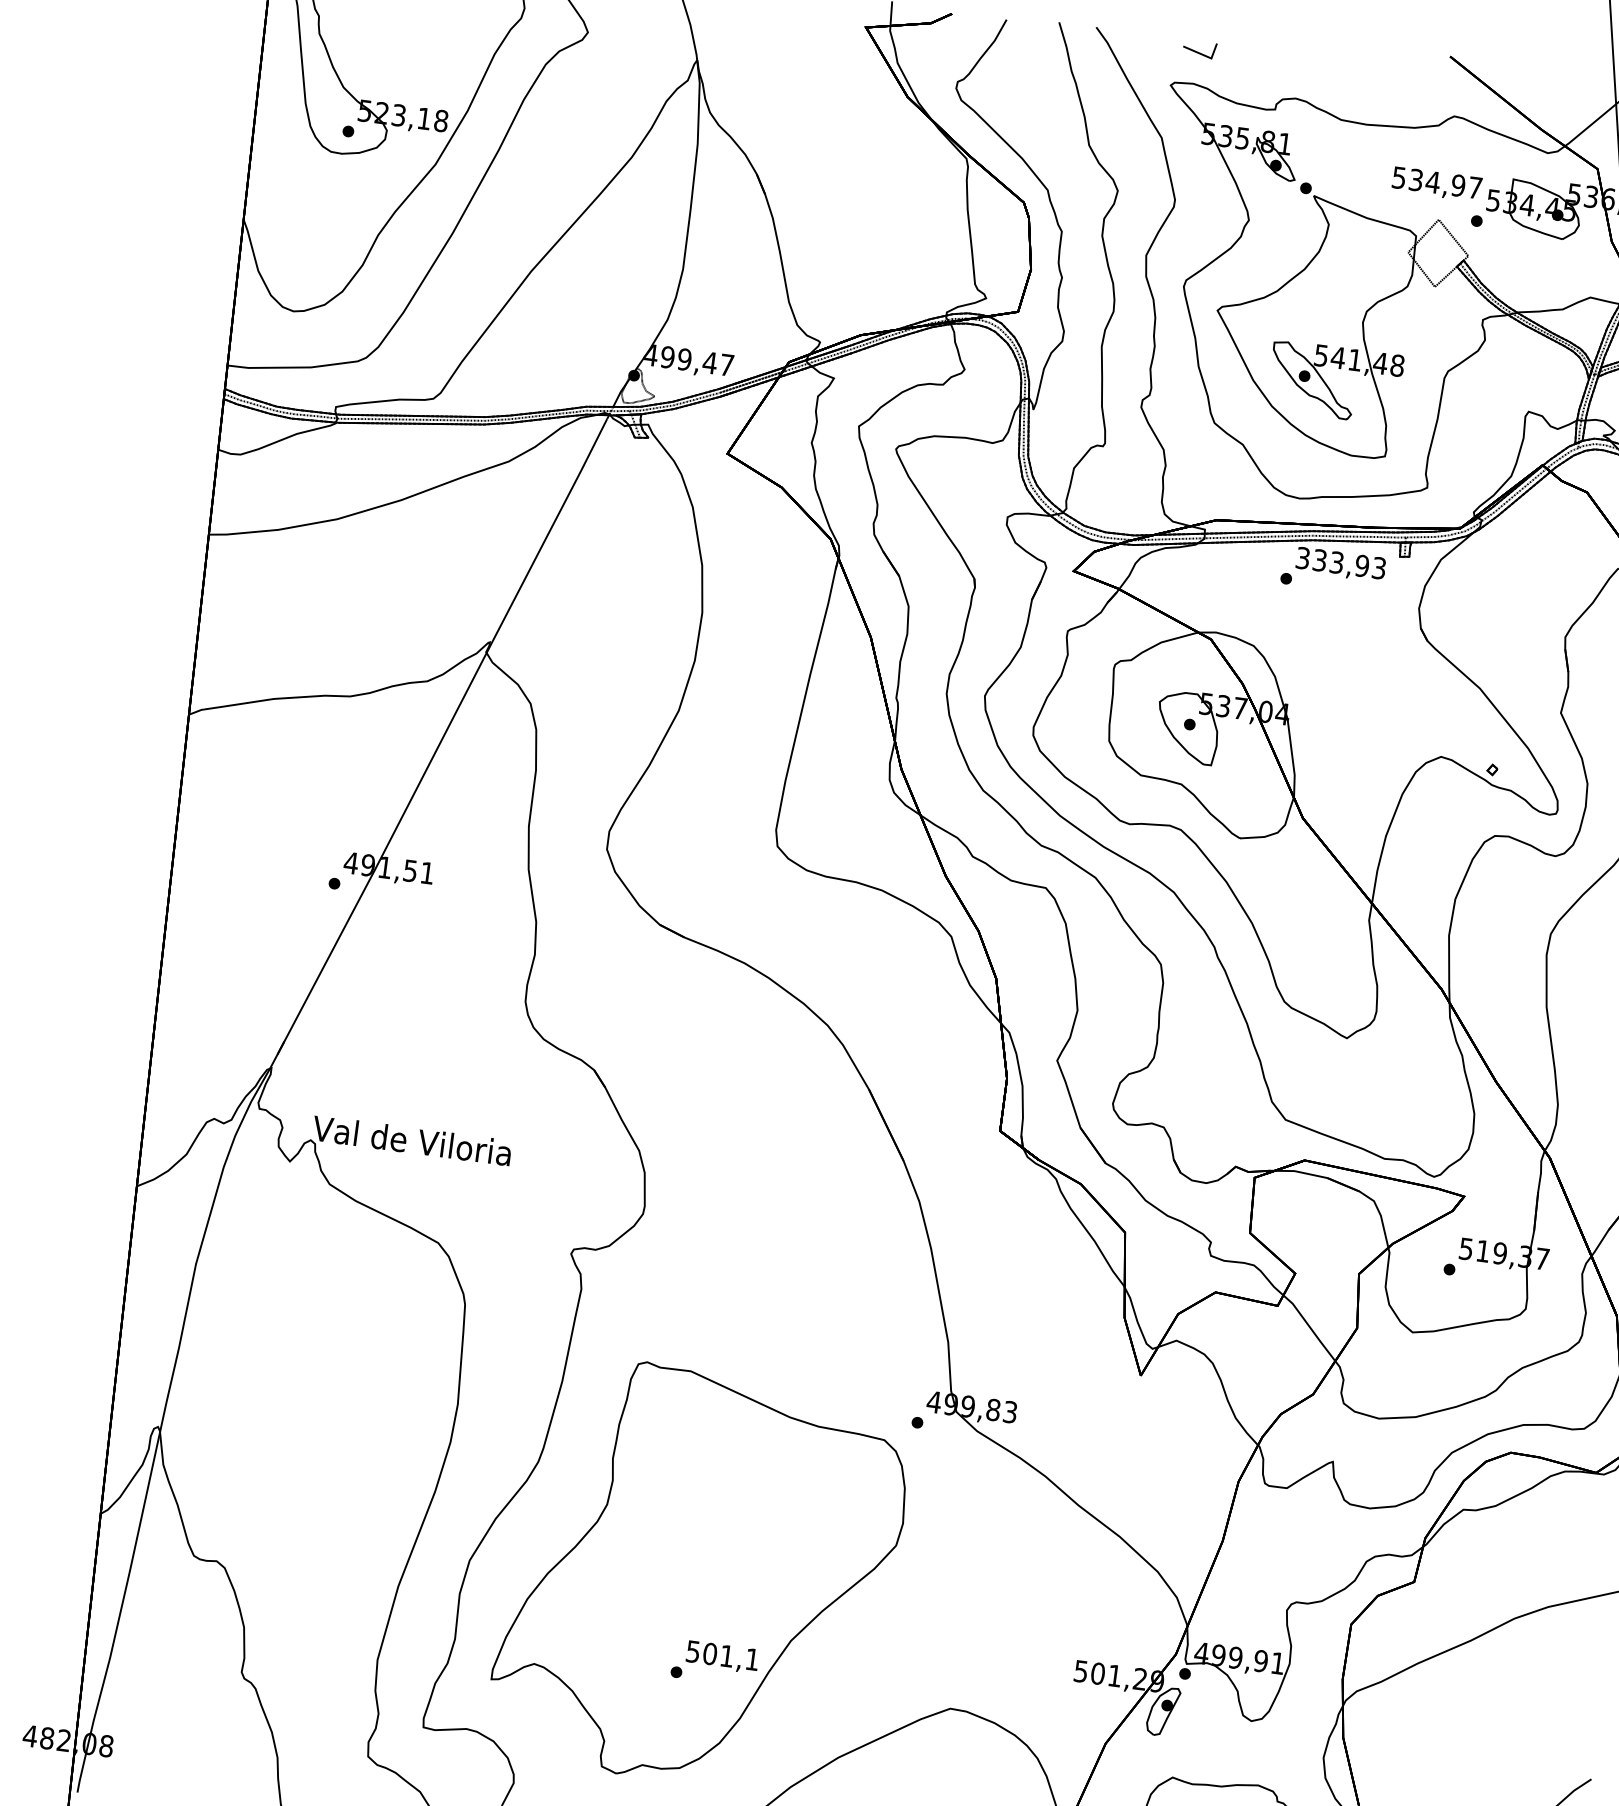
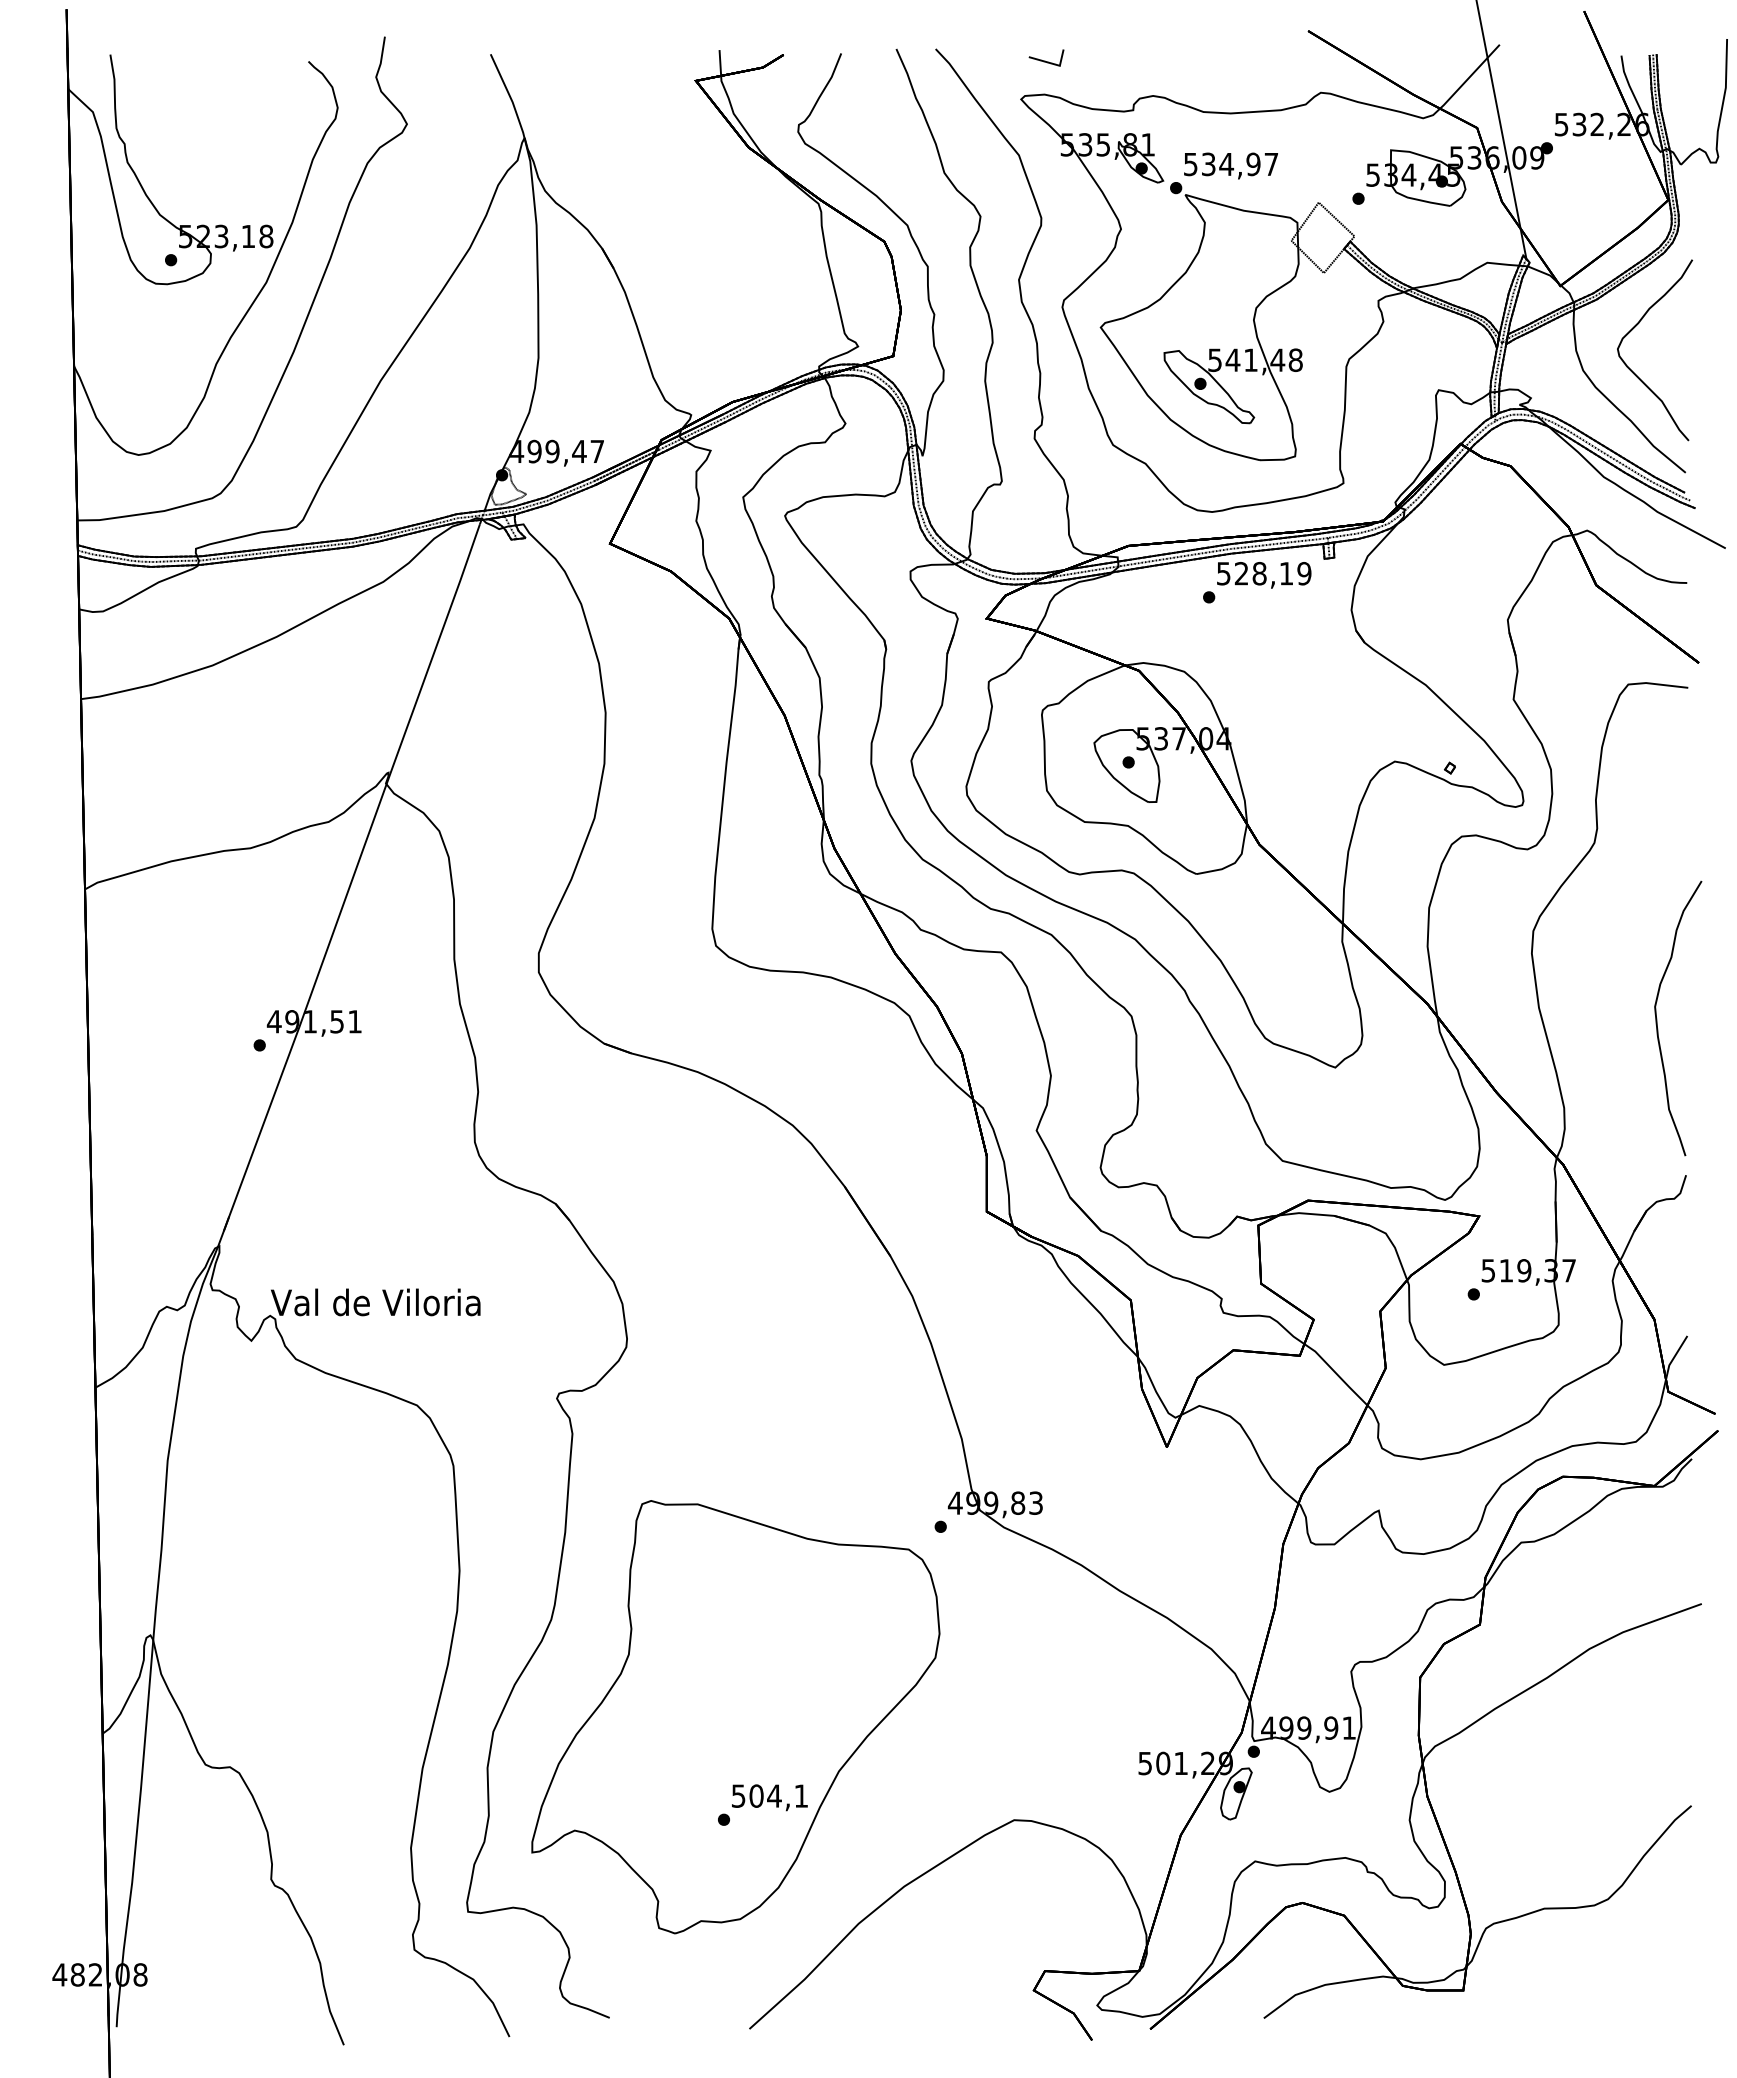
text: (1436, 183) -> (1230, 165), moved
text: (1341, 563) -> (1264, 573), 333,93 -> 528,19
text: (727, 1655) -> (774, 1795), 501,1 -> 504,1

